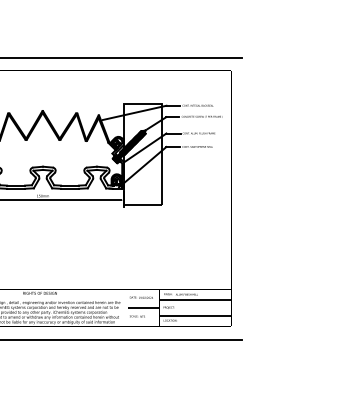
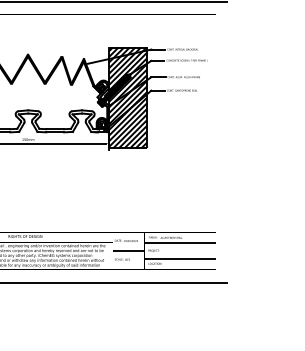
hatch: (142, 153) -> (127, 97), added

